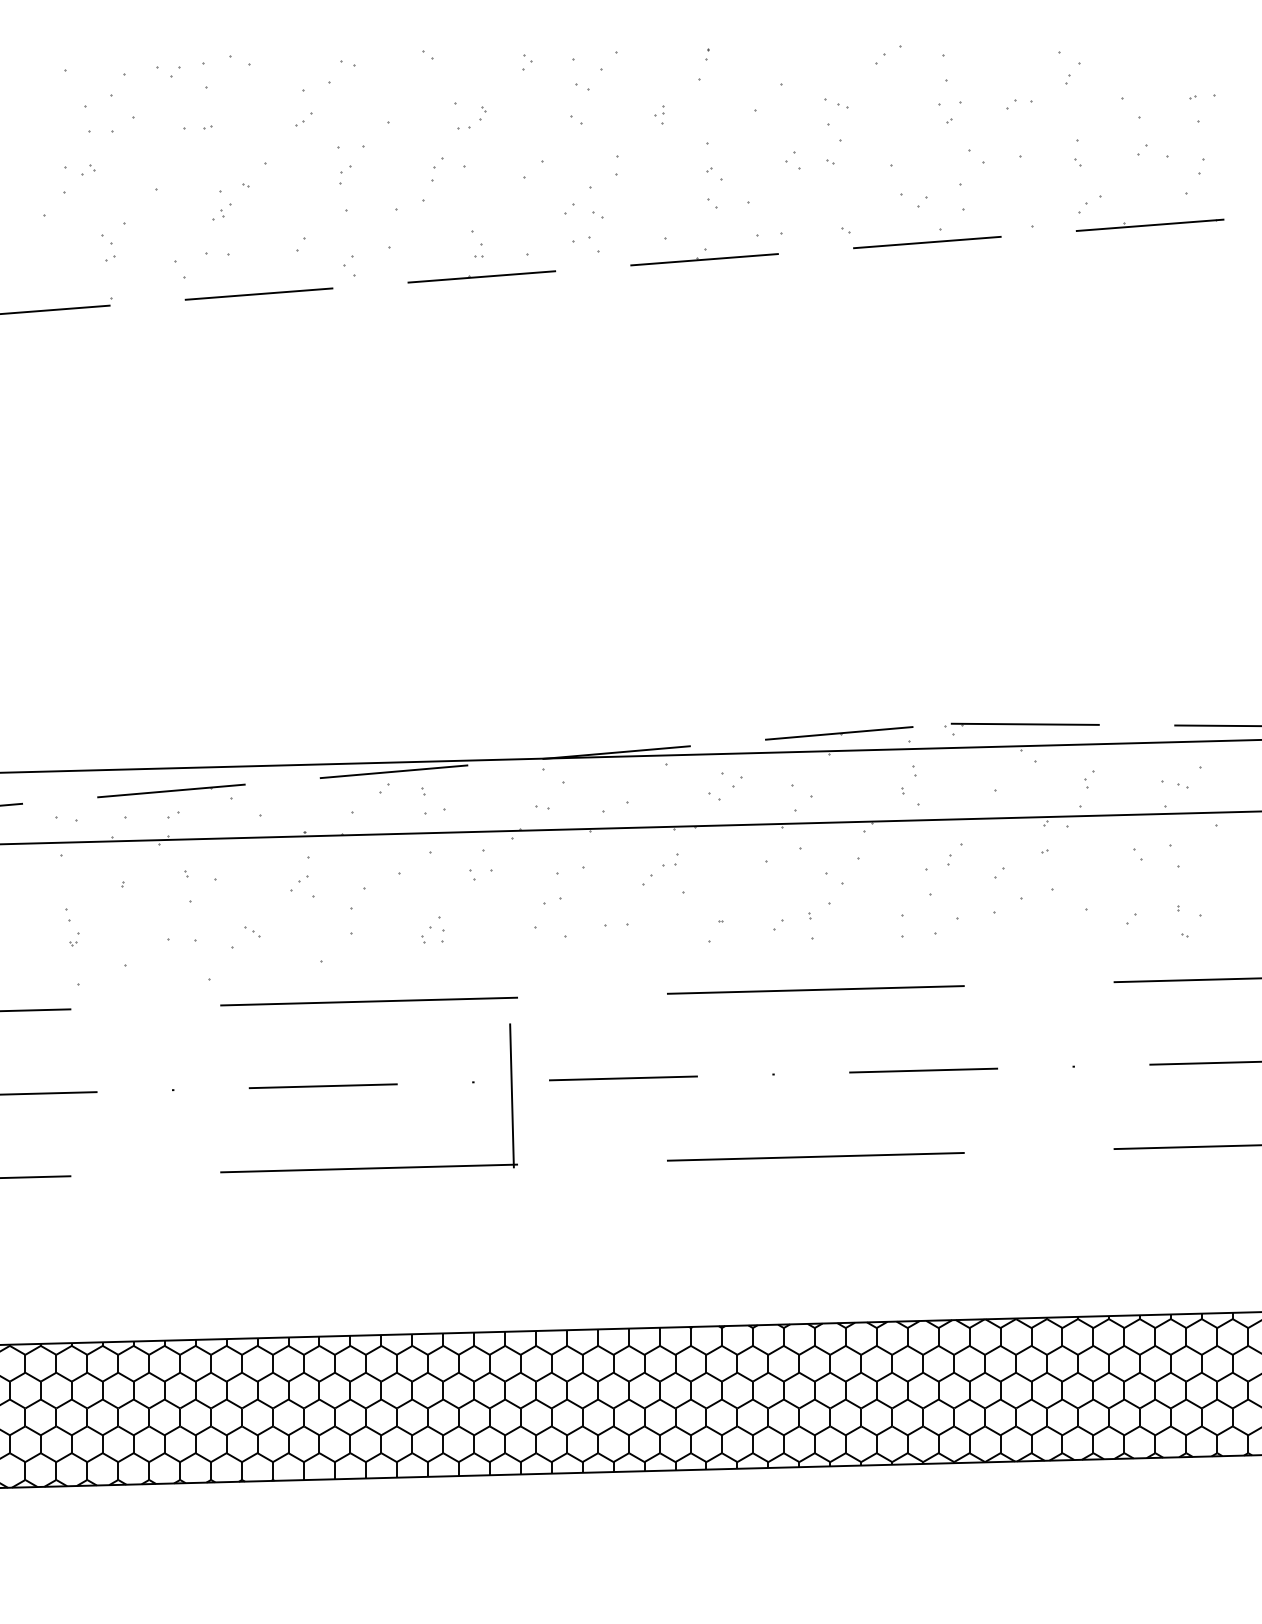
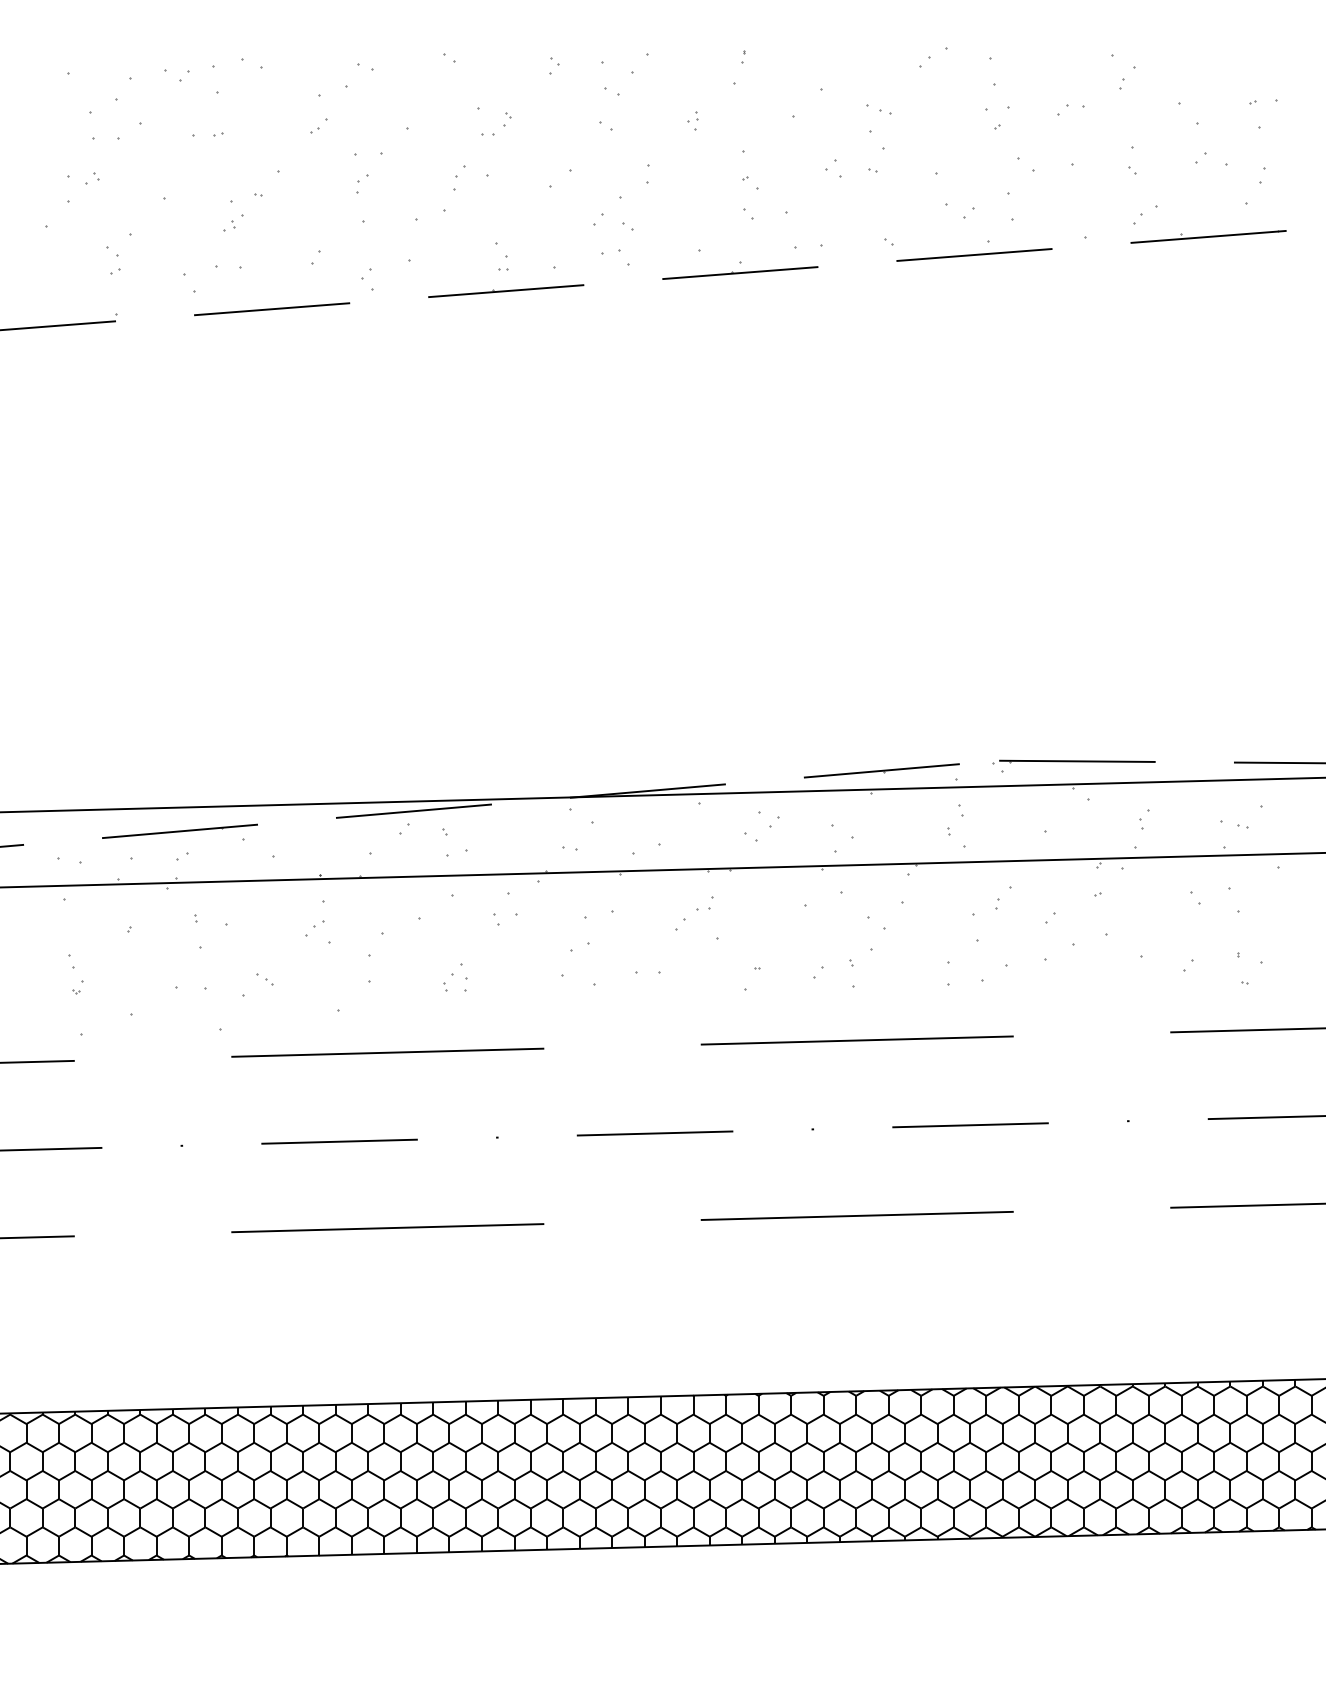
line: (511, 1095) -> (537, 1151), removed

